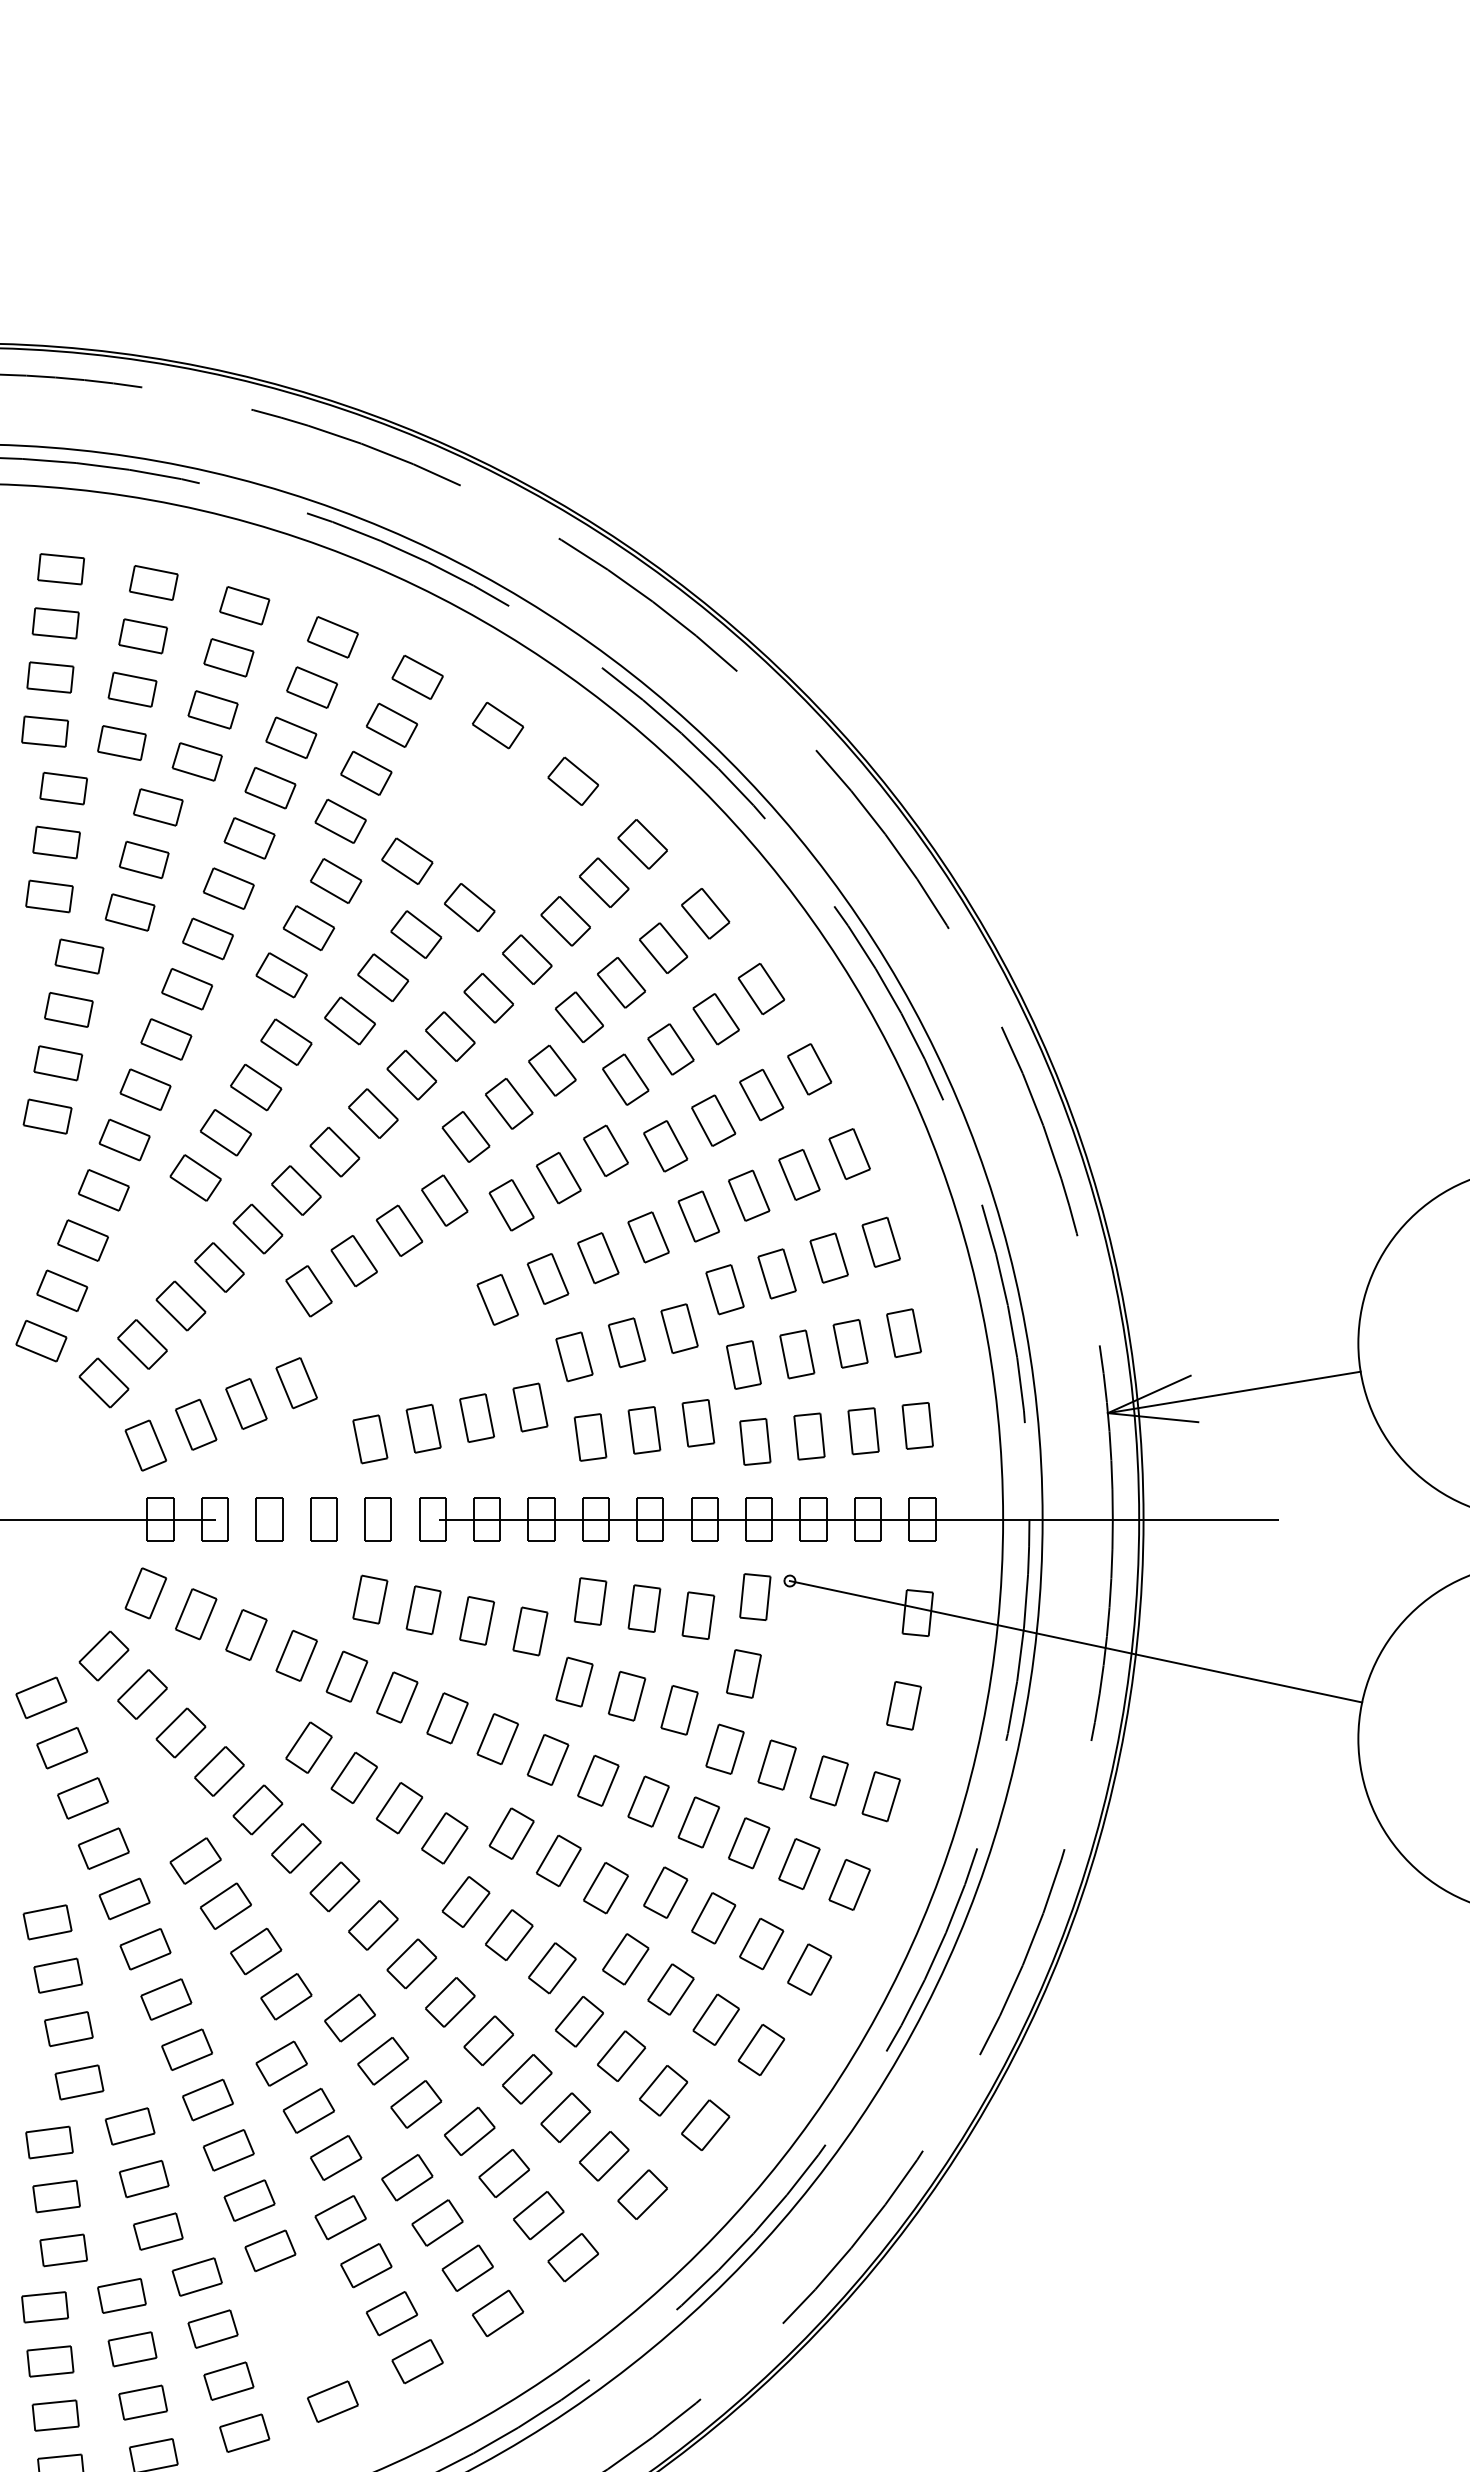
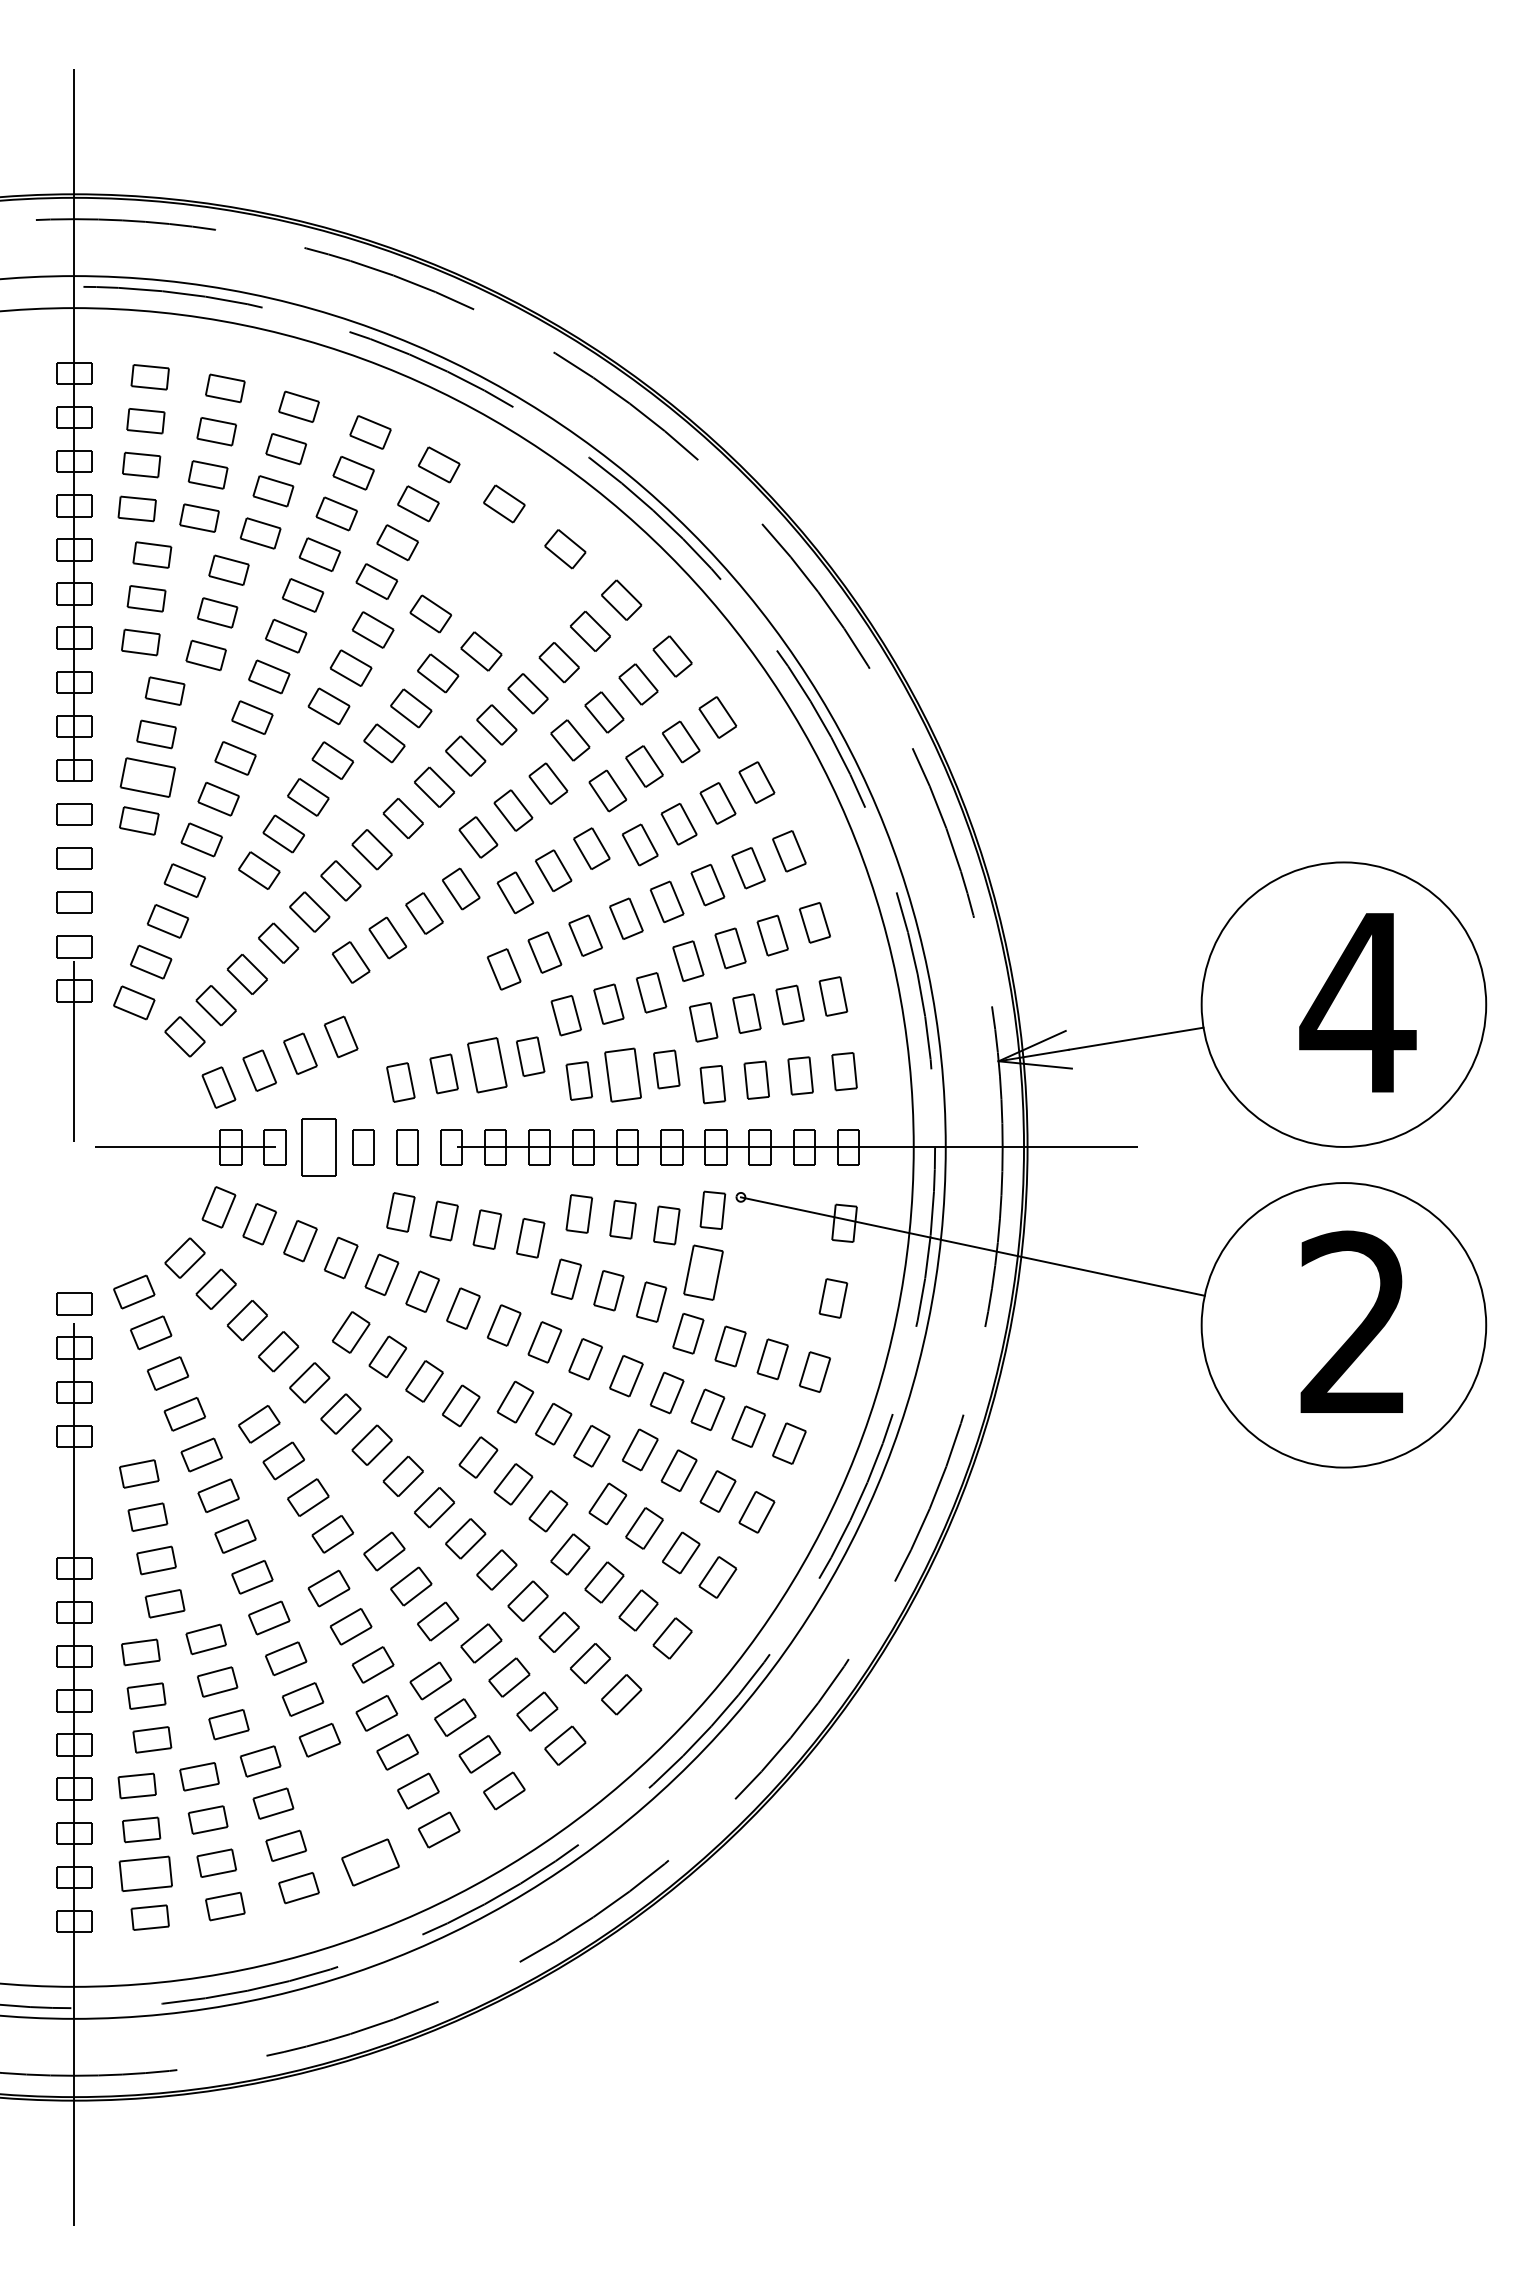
part: (57, 1063) -> (147, 777), size x1.4
part: (477, 1418) -> (487, 1065), size x1.4
part: (643, 1430) -> (622, 1075), size x1.4
part: (268, 1519) -> (318, 1147), size x1.6
part: (743, 1673) -> (703, 1272), size x1.4
part: (332, 2401) -> (370, 1862), size x1.4
part: (55, 2415) -> (145, 1873), size x1.4

